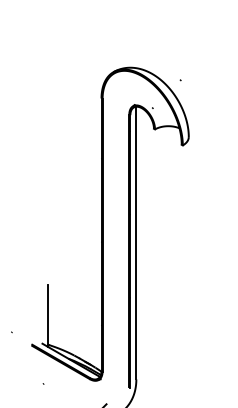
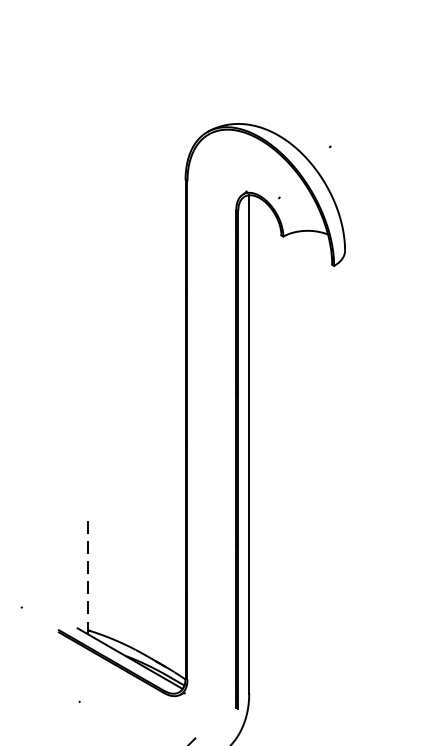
line: (48, 315) -> (88, 576), solid -> dashed

